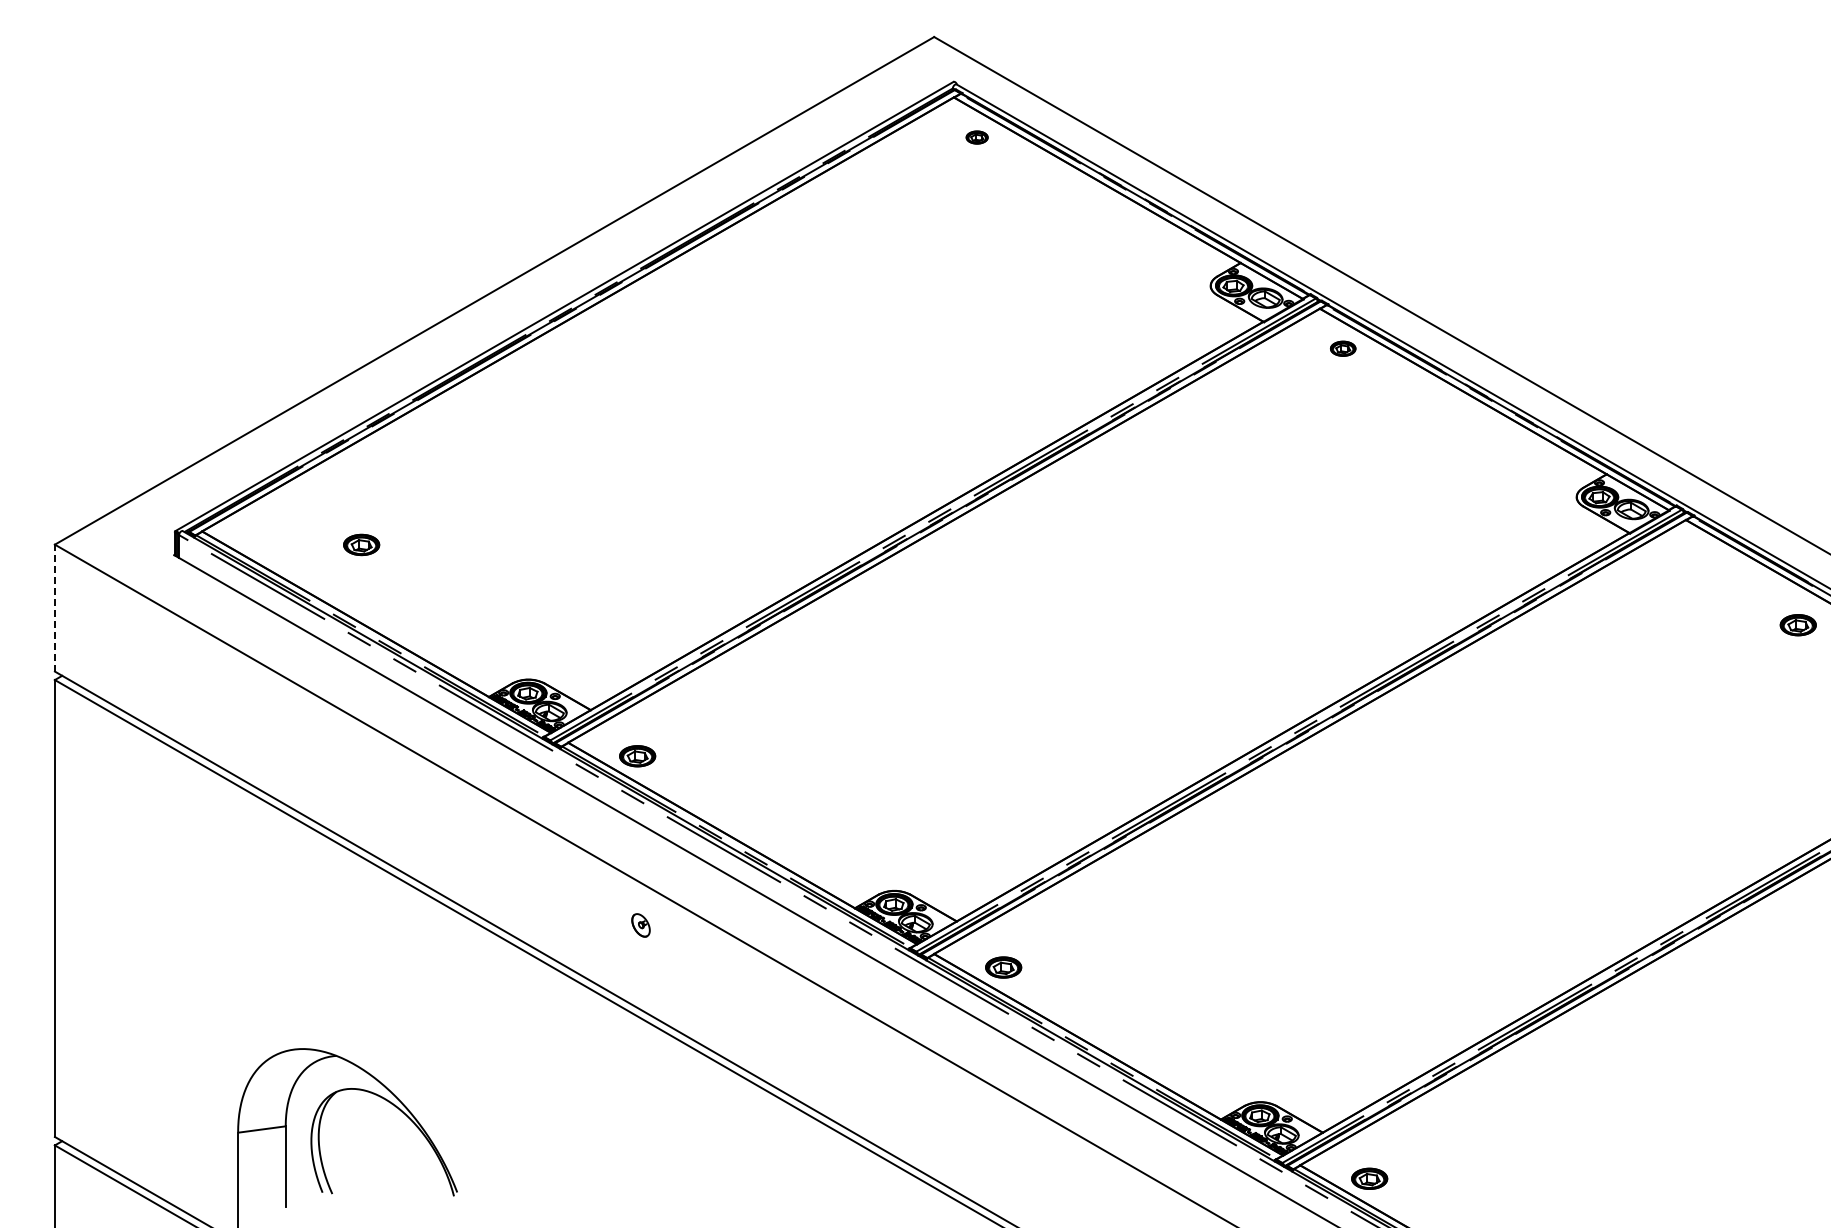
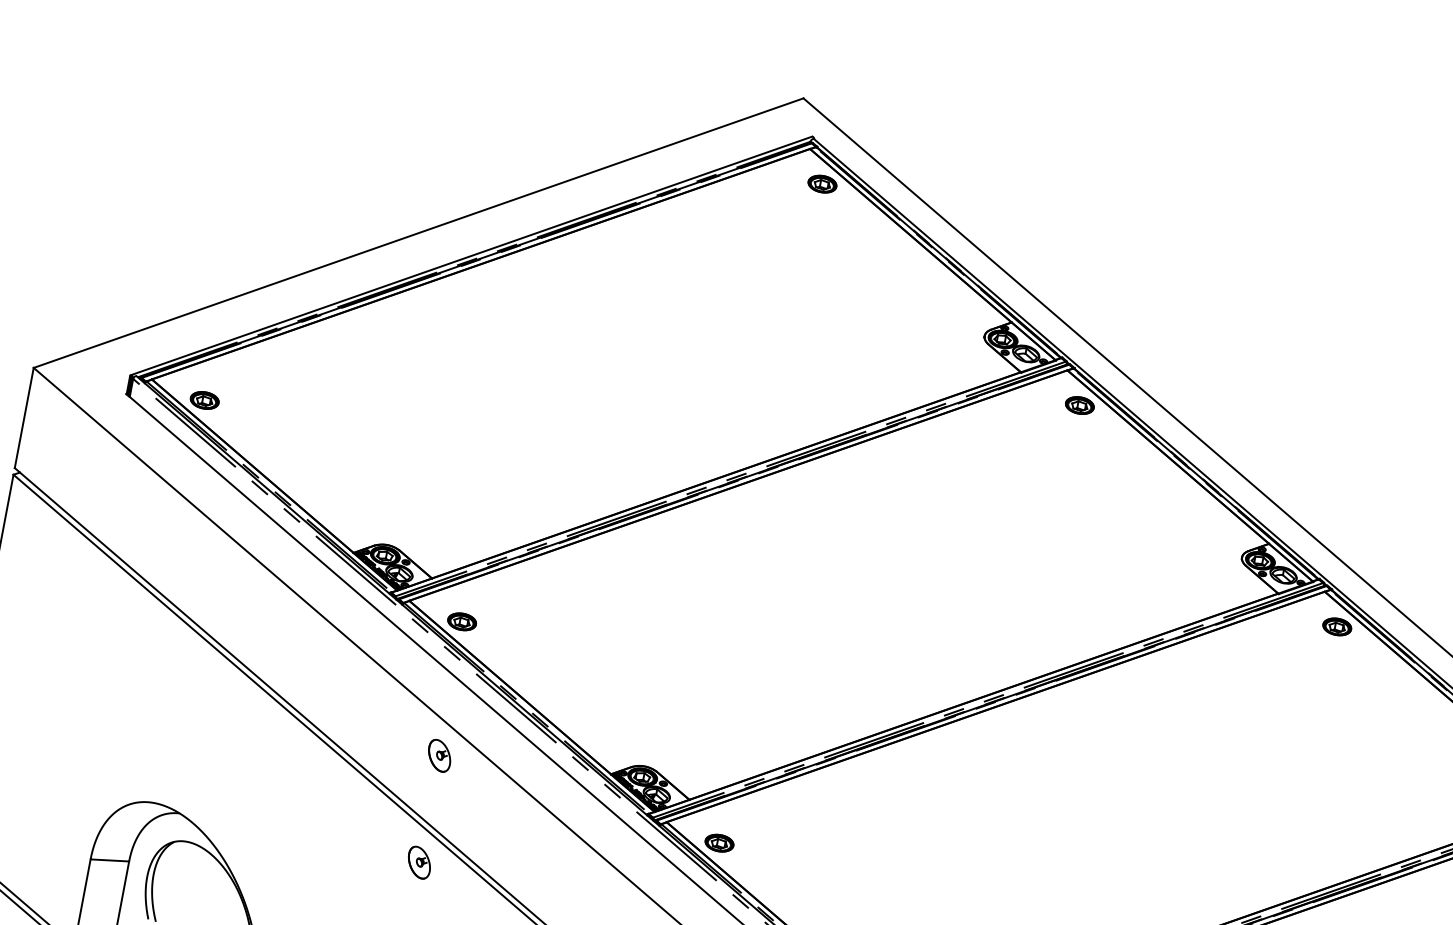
part: (976, 137) -> (821, 183), size x1.67
part: (1342, 348) -> (1079, 405), size x1.43
part: (361, 544) -> (204, 400), moved
line: (54, 607) -> (24, 417), dashed -> solid
part: (1797, 625) -> (1336, 627), moved
part: (640, 925) -> (439, 755), size x1.67
part: (640, 1060) -> (419, 862), added

